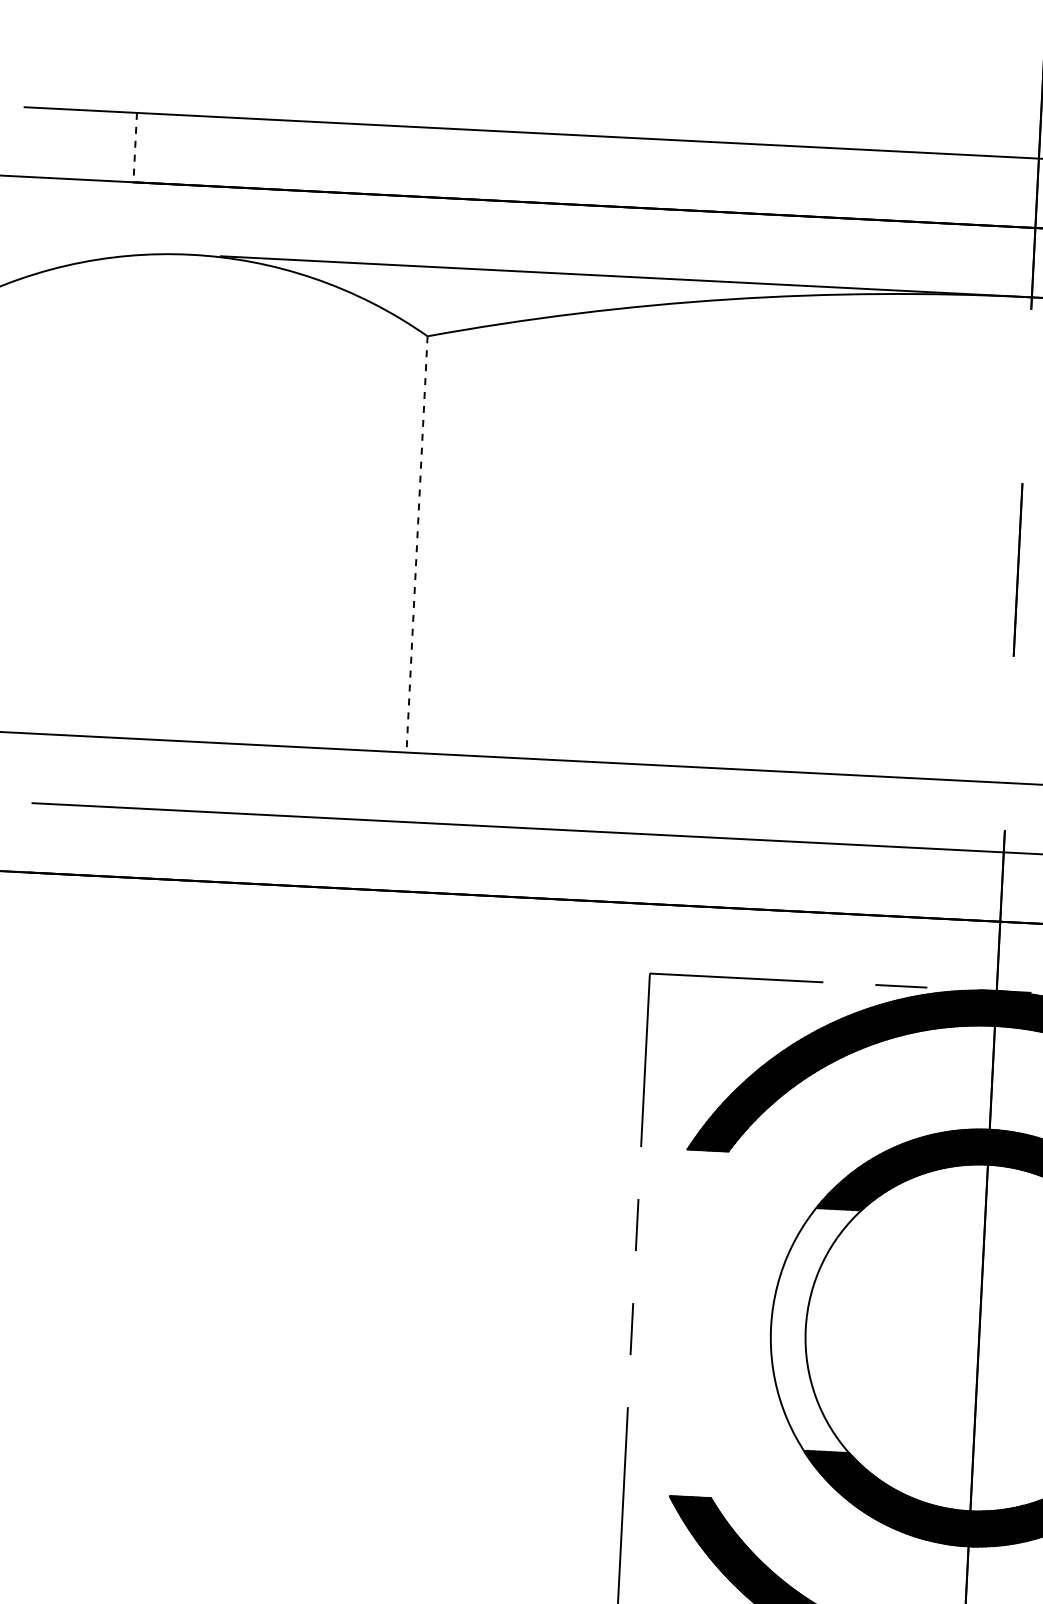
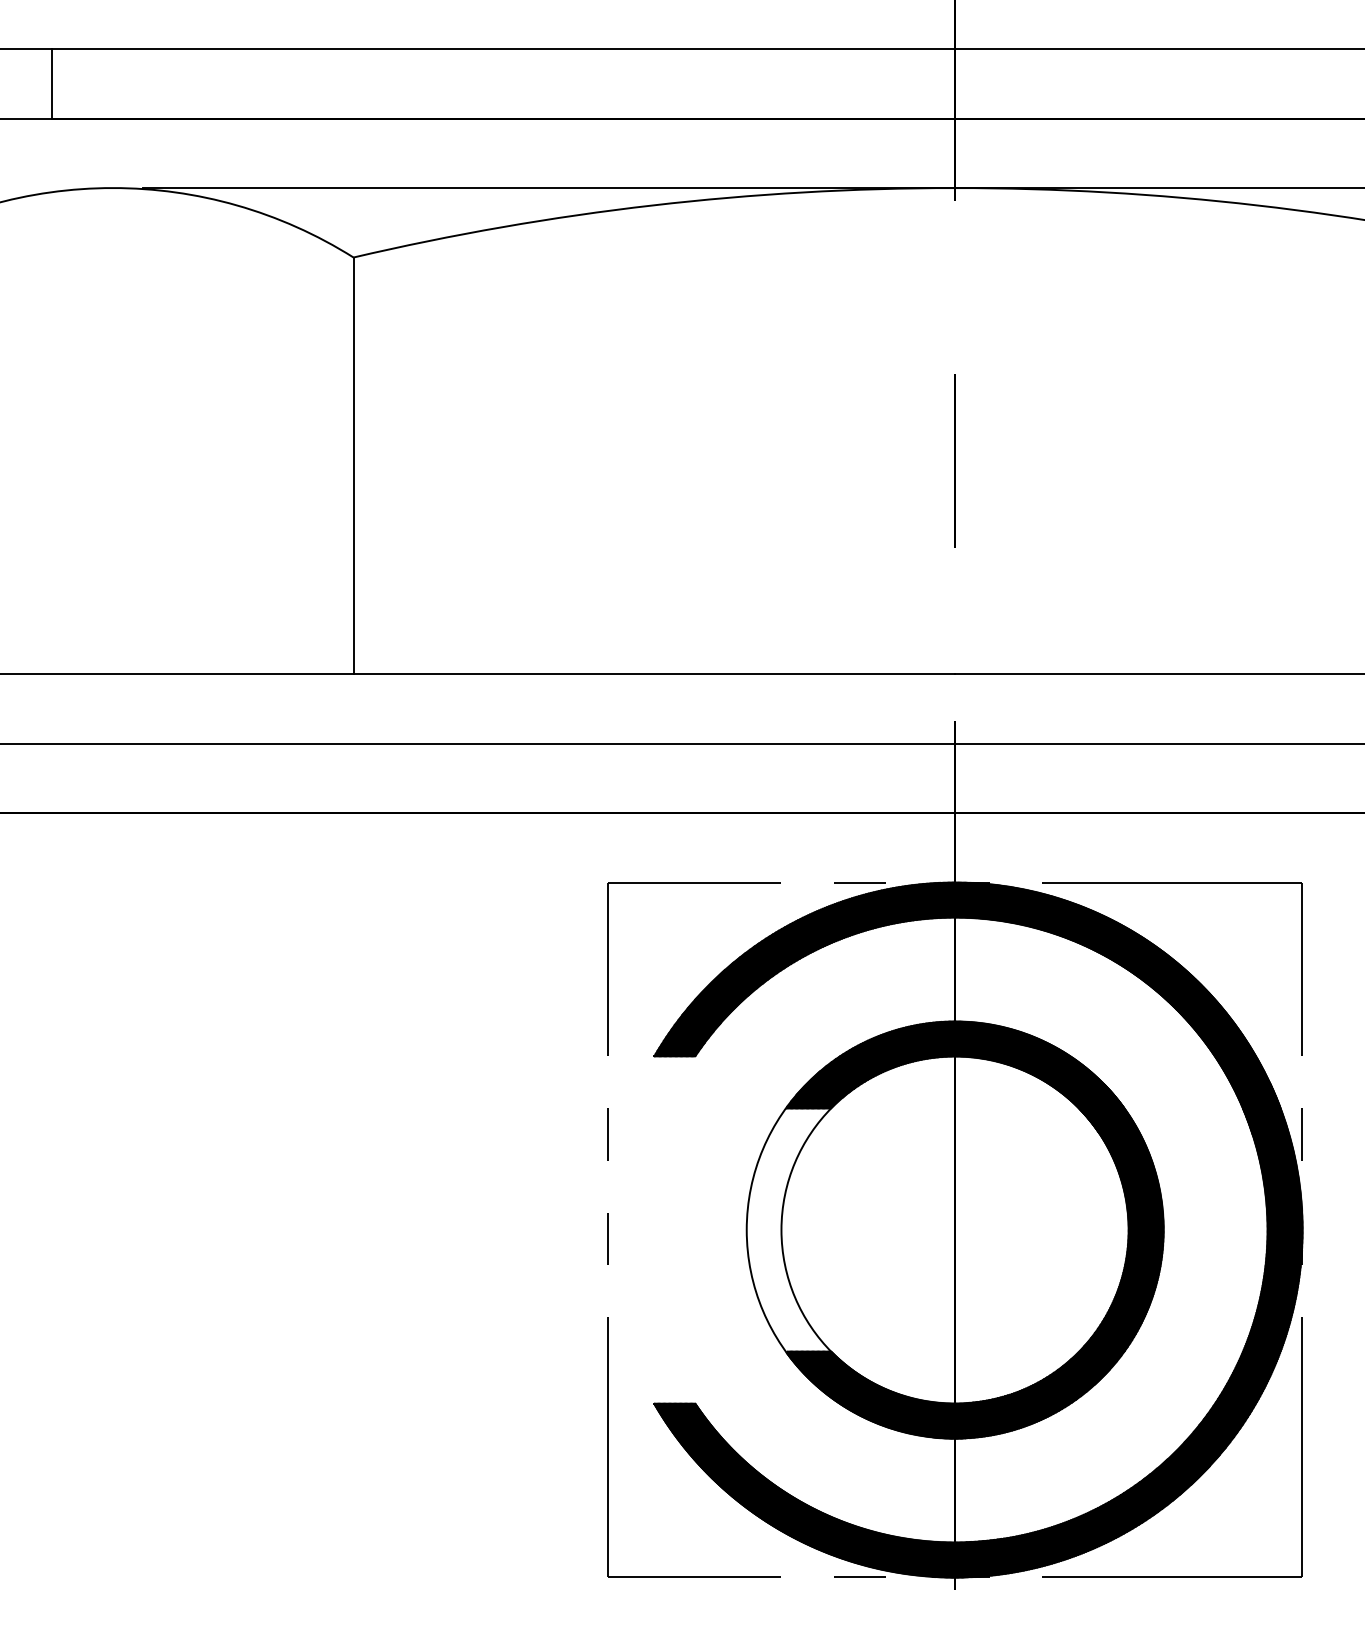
line: (135, 147) -> (52, 83), dashed -> solid
line: (416, 545) -> (353, 466), dashed -> solid

